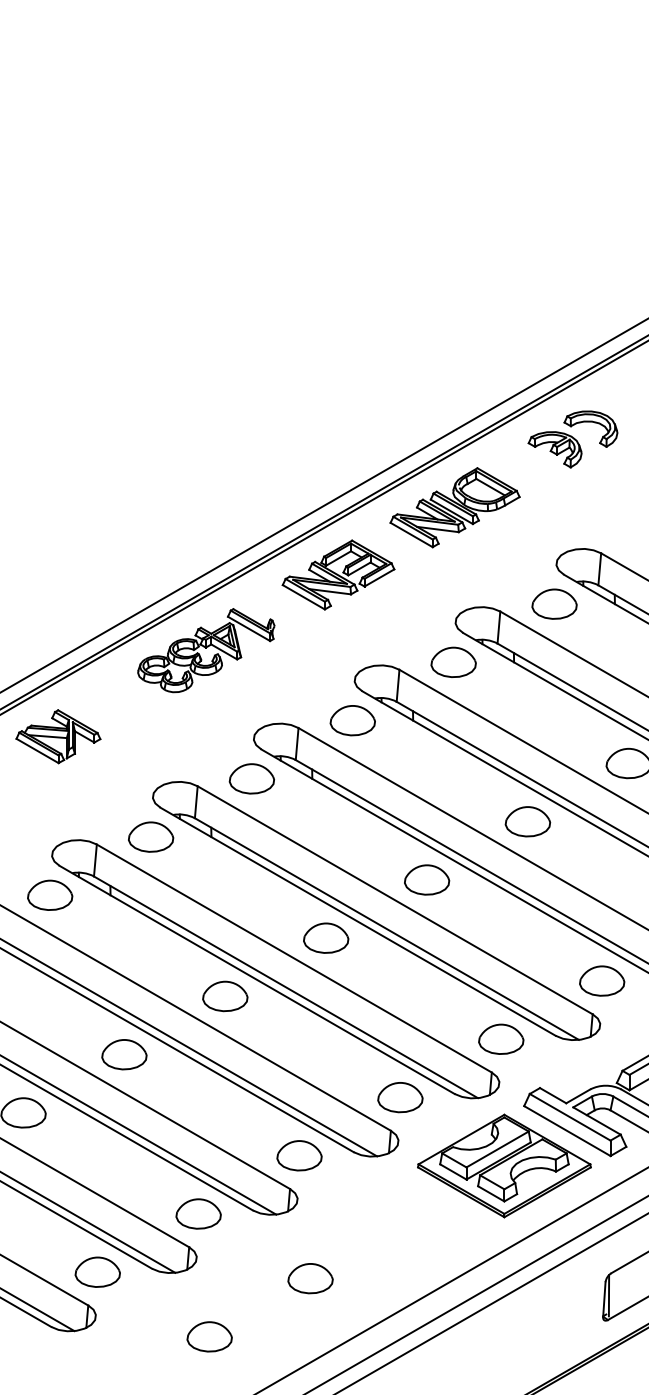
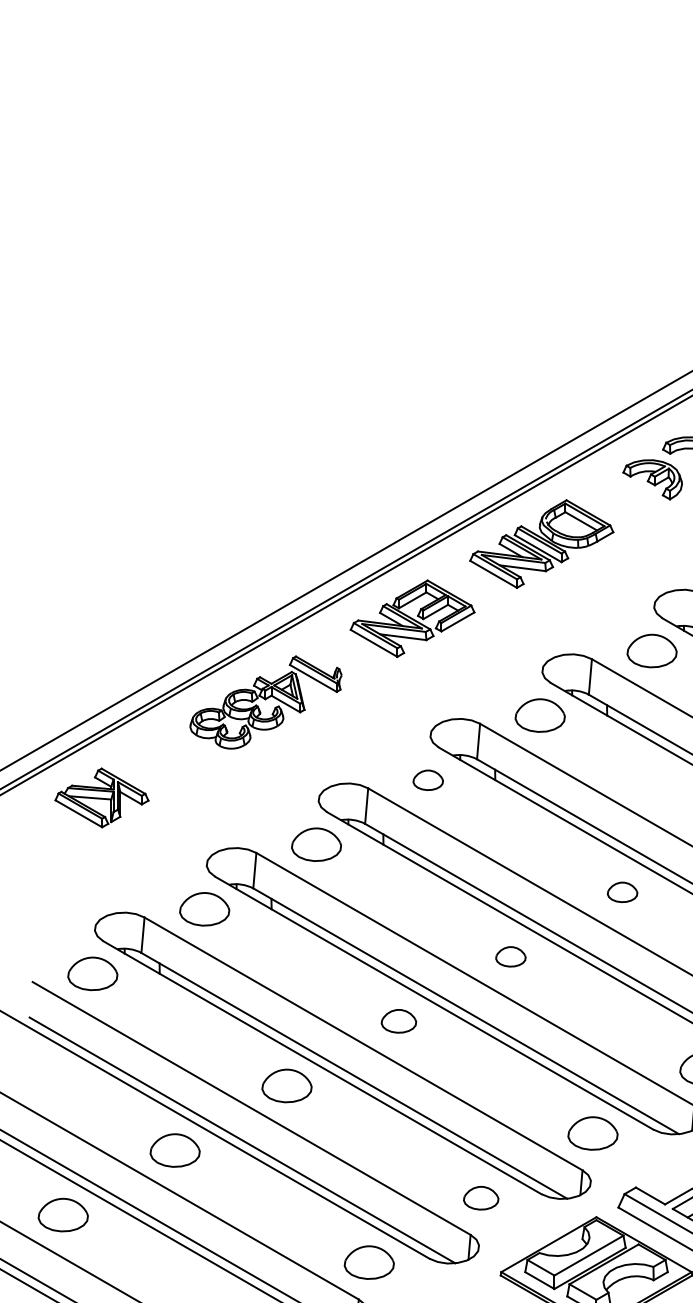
part: (352, 720) -> (428, 779), size x0.6
part: (527, 821) -> (622, 891), size x0.6
part: (427, 879) -> (511, 956), size x0.6
part: (326, 937) -> (399, 1020), size x0.7
part: (400, 1097) -> (481, 1198), size x0.7

